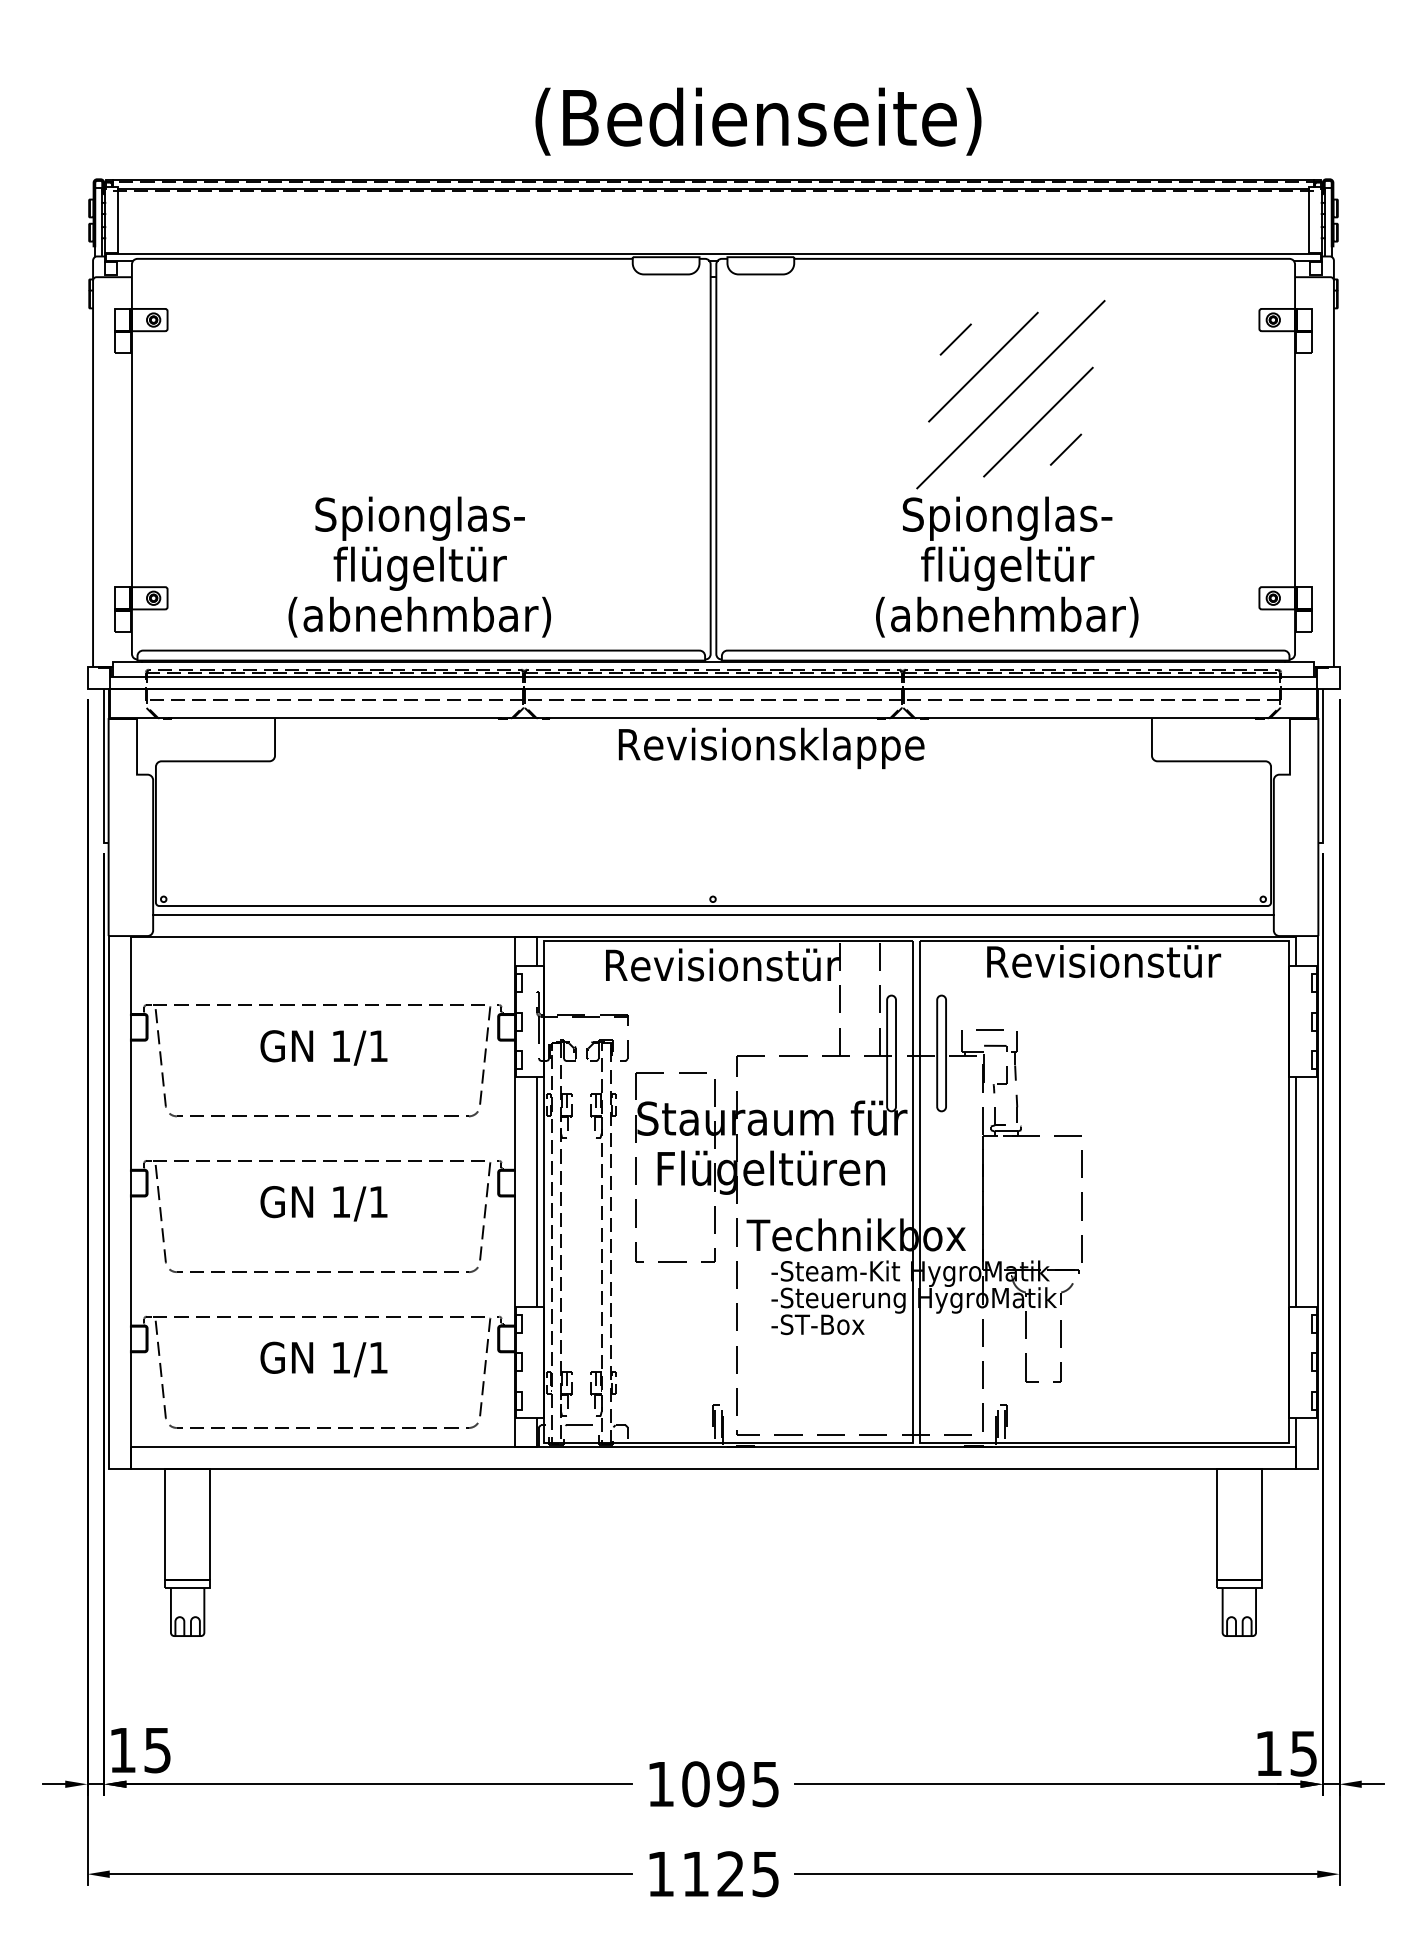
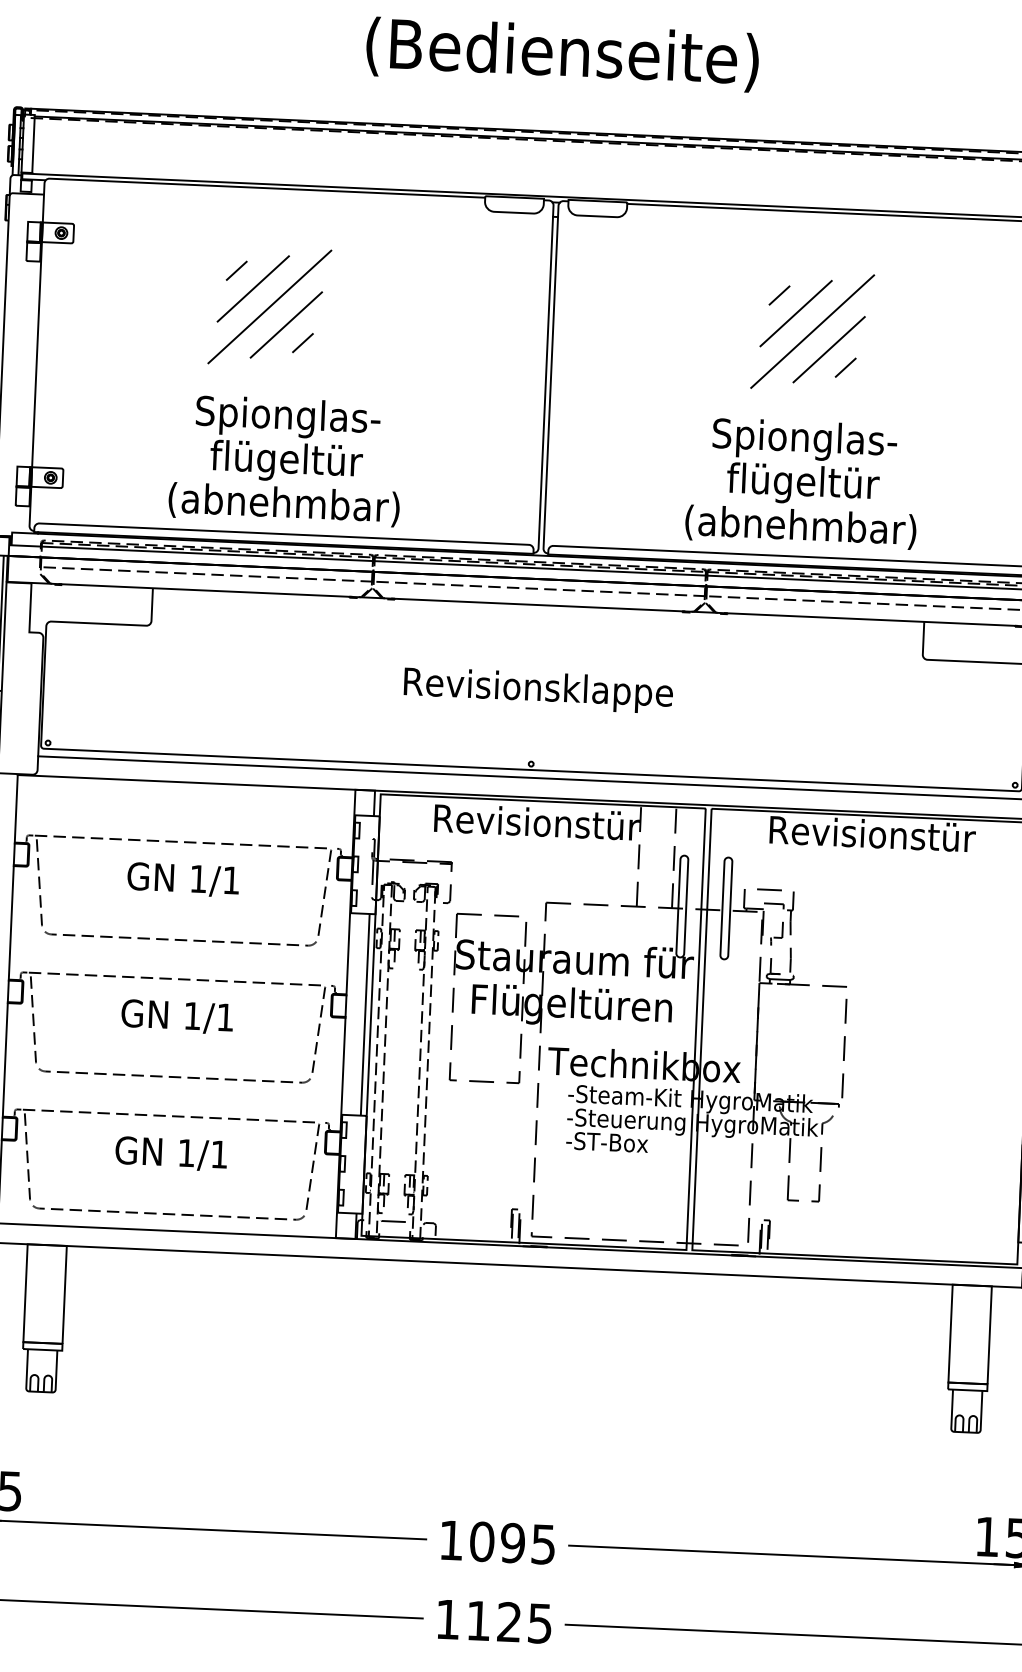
text: (758, 121) -> (562, 54), moved
part: (393, 393) -> (269, 306), added
part: (1010, 394) -> (812, 331), size x0.71
text: (771, 748) -> (538, 690), moved

